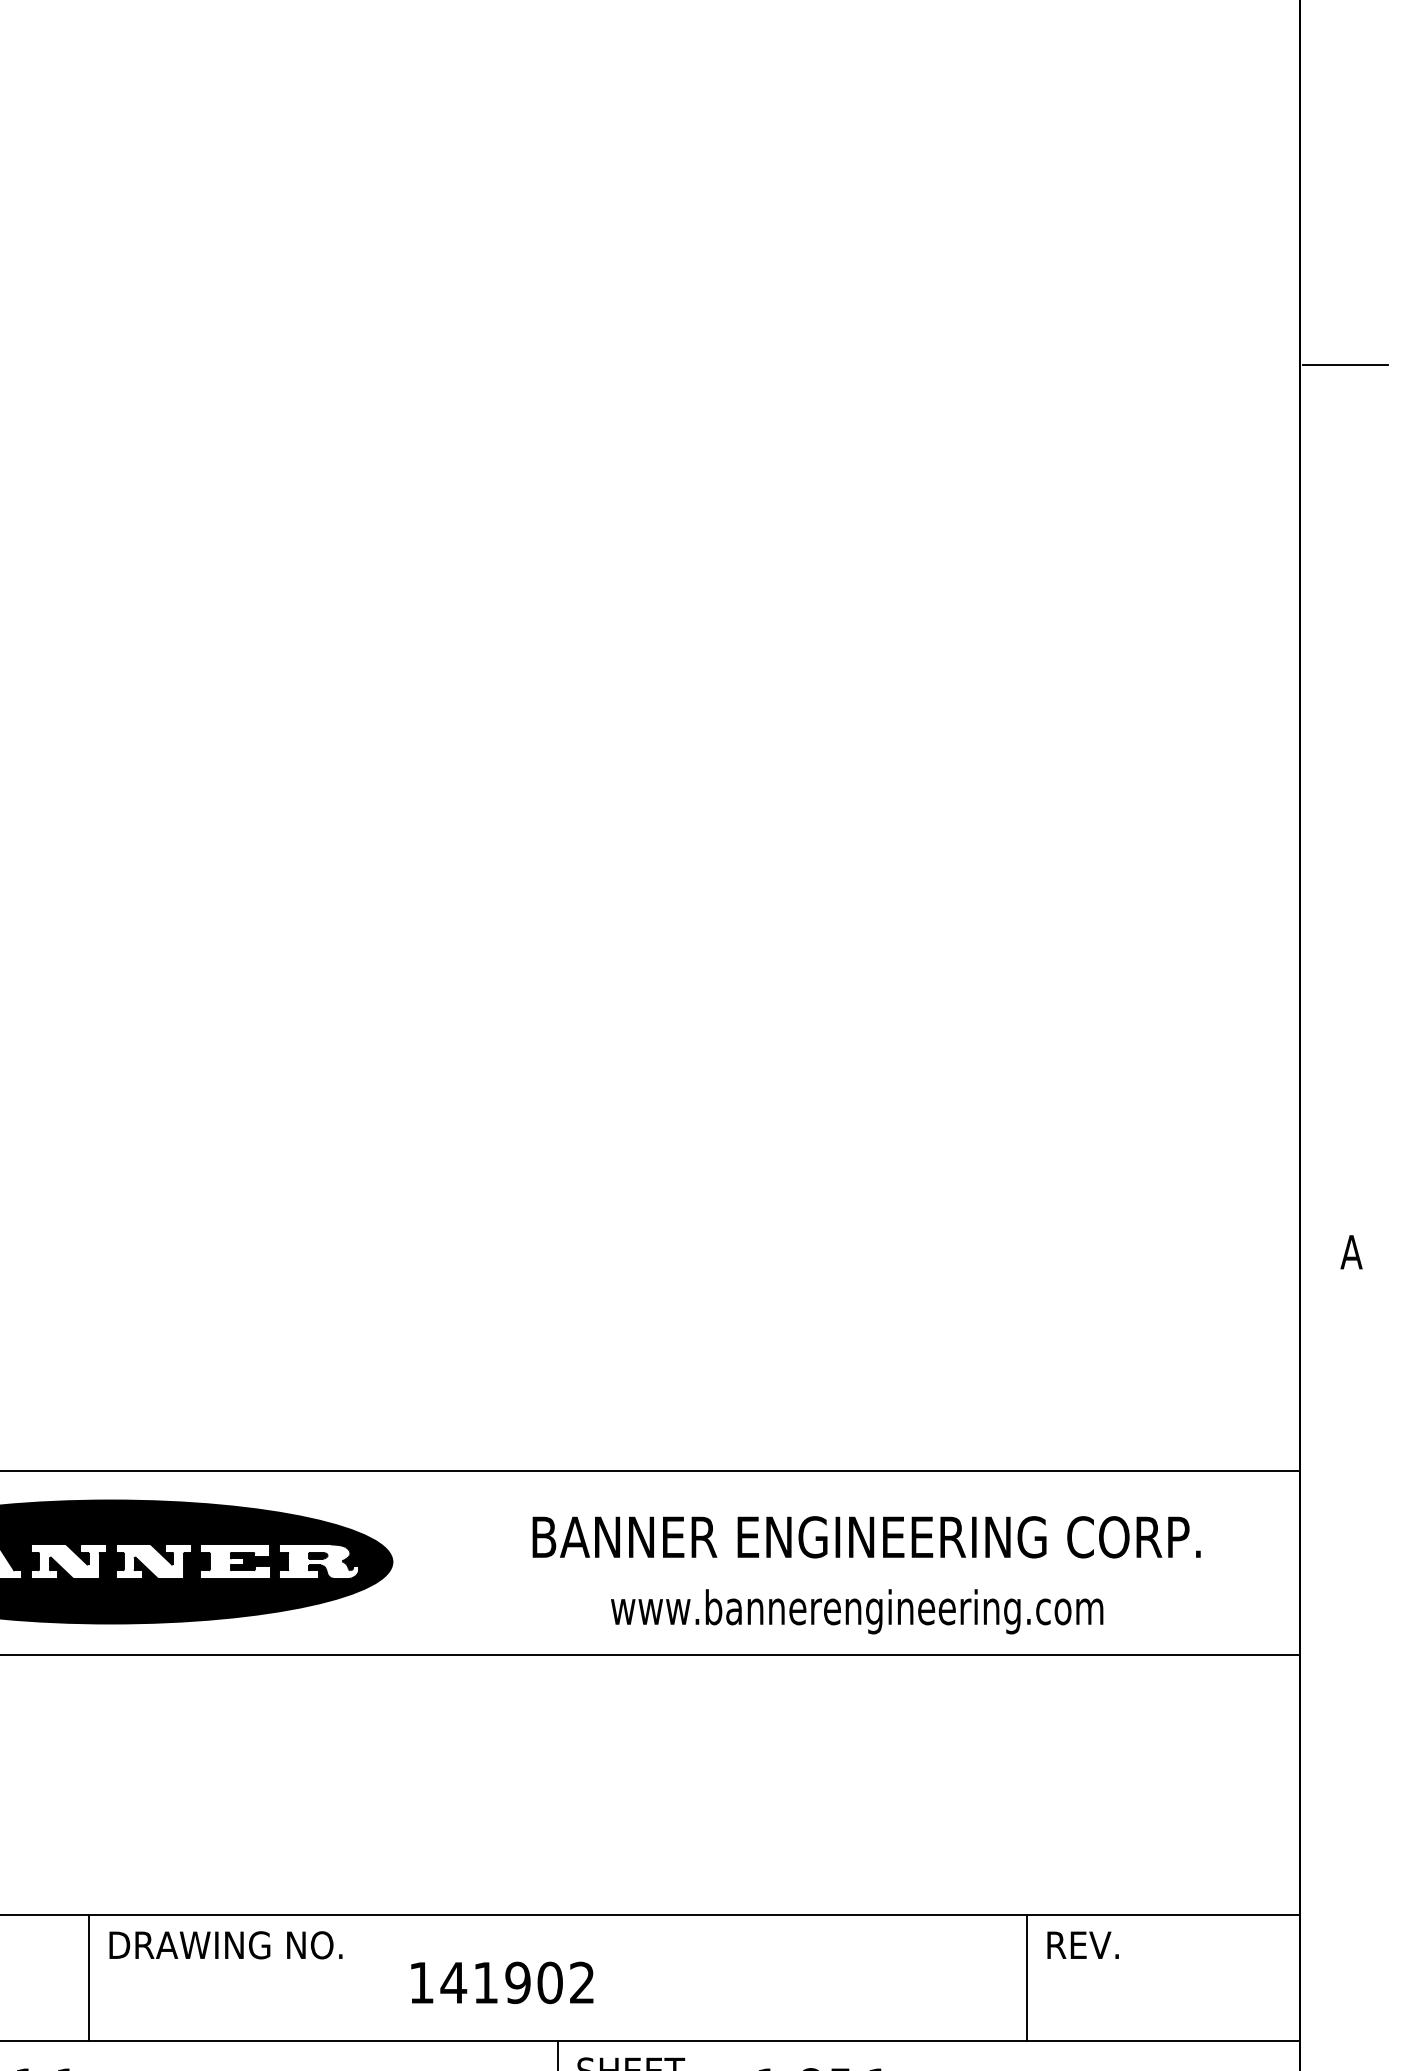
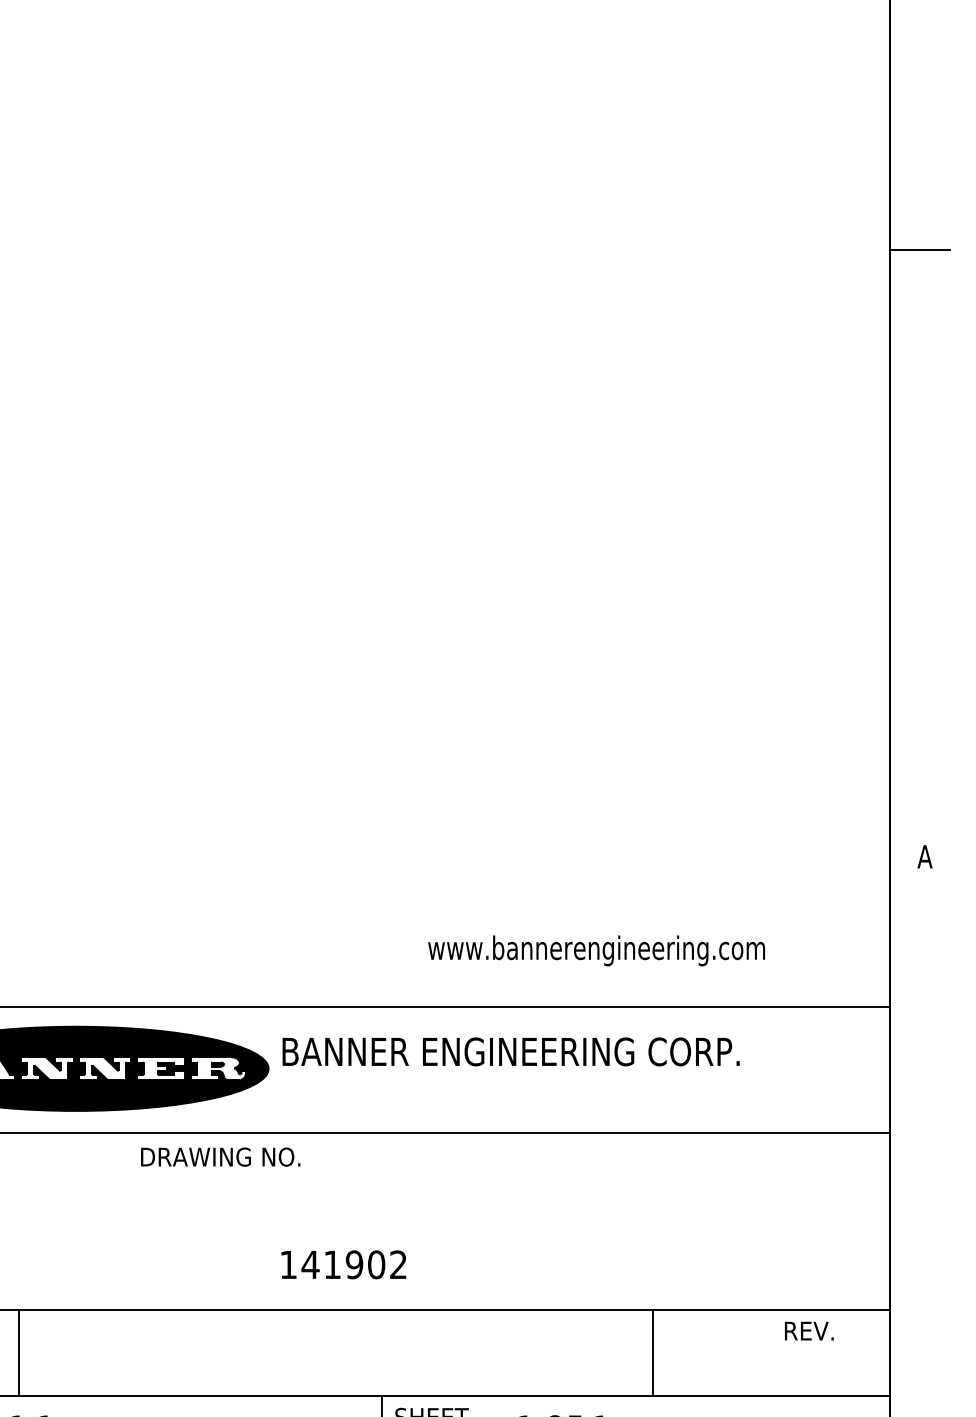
text: (865, 1536) -> (510, 1051), moved
text: (856, 1611) -> (596, 950), moved
text: (225, 1944) -> (220, 1156), moved
text: (1083, 1944) -> (809, 1330), moved
line: (89, 1977) -> (19, 1353), moved
line: (1026, 1977) -> (652, 1353), moved
text: (501, 1982) -> (343, 1264), moved

